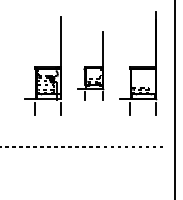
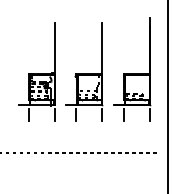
part: (90, 65) -> (84, 71), size x1.43

